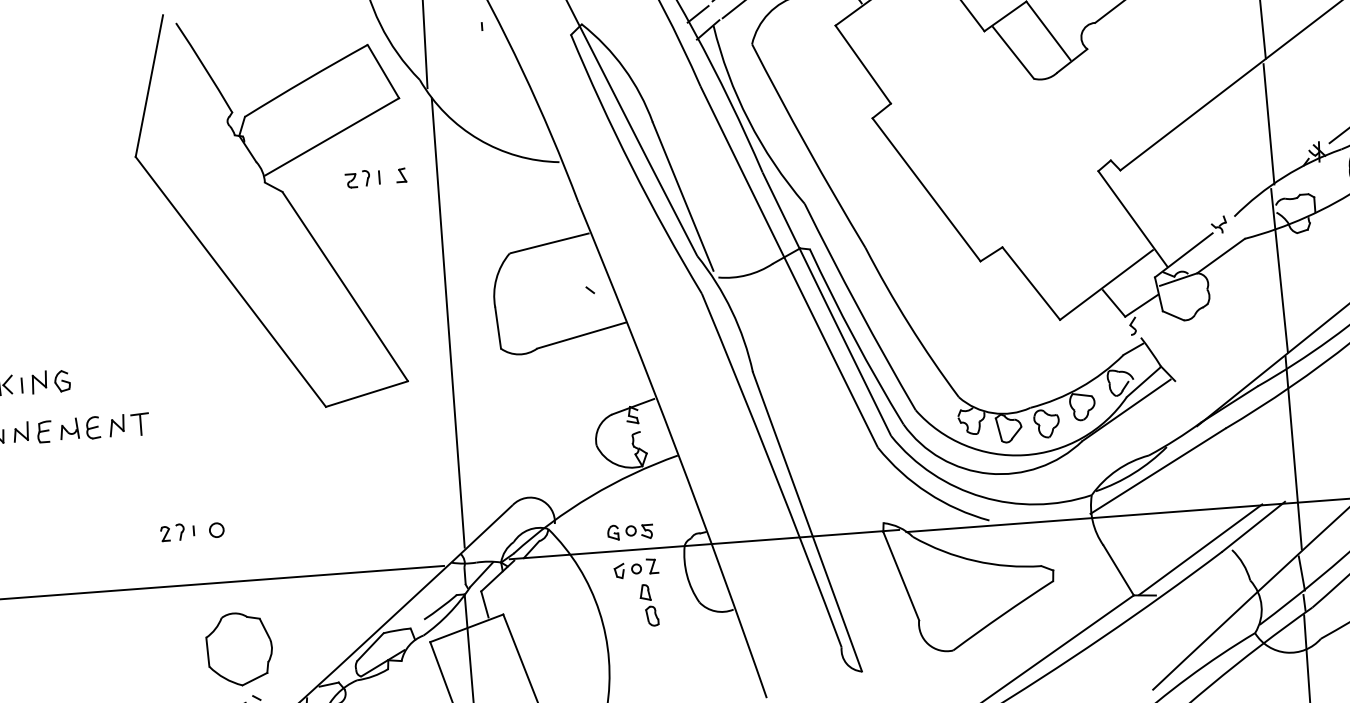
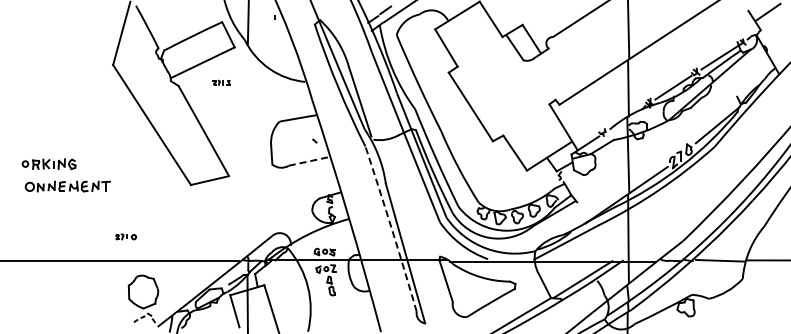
part: (376, 177) -> (221, 82), size x0.6
line: (448, 321) -> (249, 150), removed
line: (581, 335) -> (309, 161), solid -> dashed
arc: (772, 469) -> (391, 228), solid -> dashed
part: (193, 530) -> (126, 236), size x0.7

